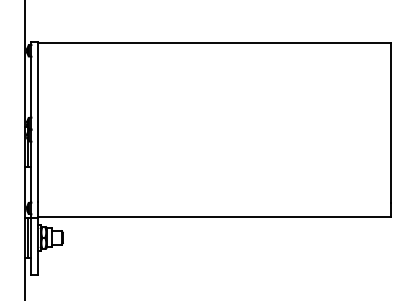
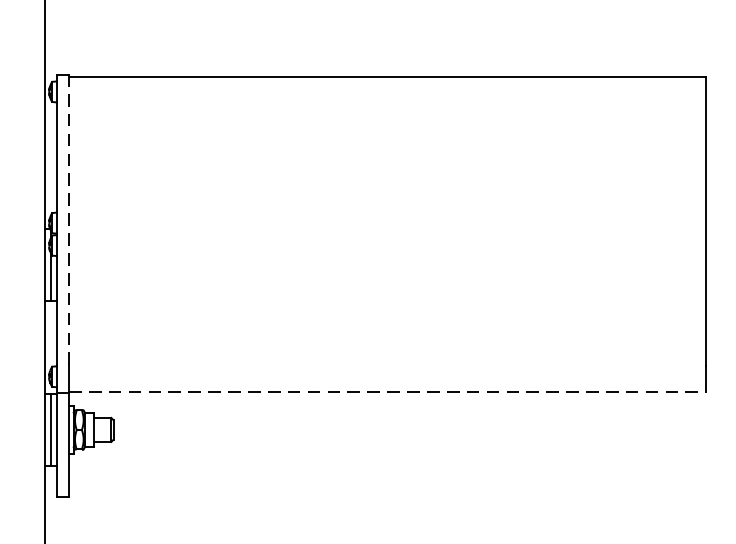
line: (38, 122) -> (69, 221), solid -> dashed
line: (214, 216) -> (387, 391), solid -> dashed

